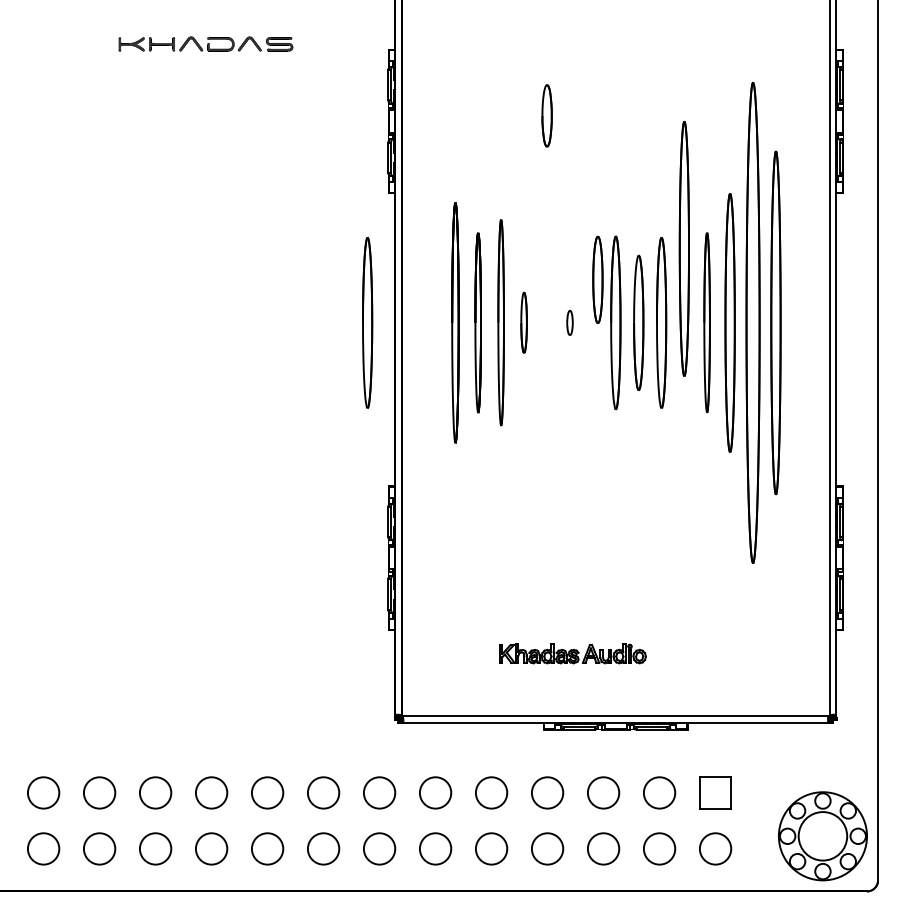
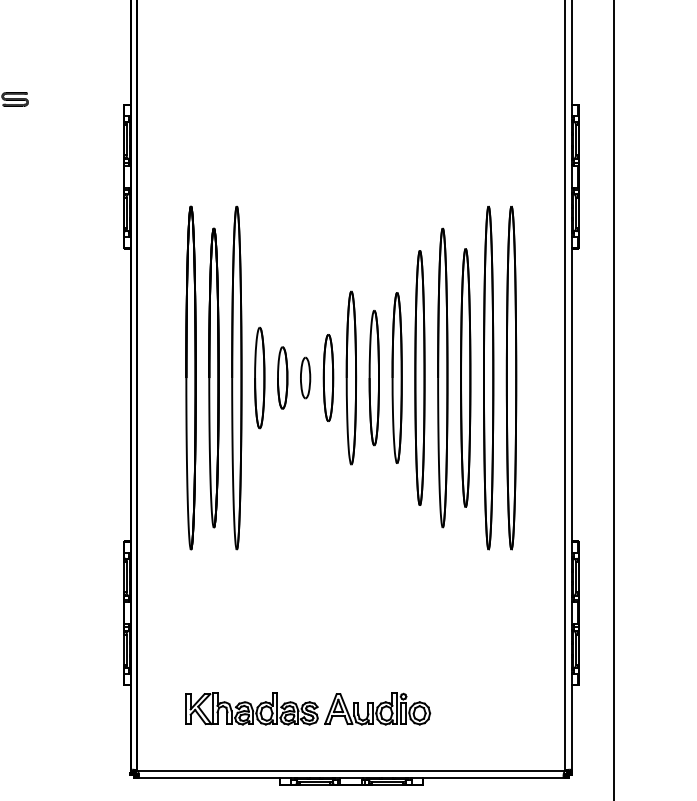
part: (546, 115) -> (282, 377), moved
part: (683, 248) -> (419, 377), moved
part: (597, 279) -> (328, 377), moved
part: (367, 322) -> (103, 377), removed
part: (455, 322) -> (191, 377), size x1.43
part: (477, 322) -> (213, 377), size x1.67
part: (500, 322) -> (236, 377), size x1.67
part: (523, 322) -> (259, 377), size x1.67
part: (569, 322) -> (305, 377), size x1.67
part: (706, 322) -> (442, 377), size x1.67
part: (752, 322) -> (488, 377), size x0.71
part: (572, 653) -> (308, 708), size x1.67

